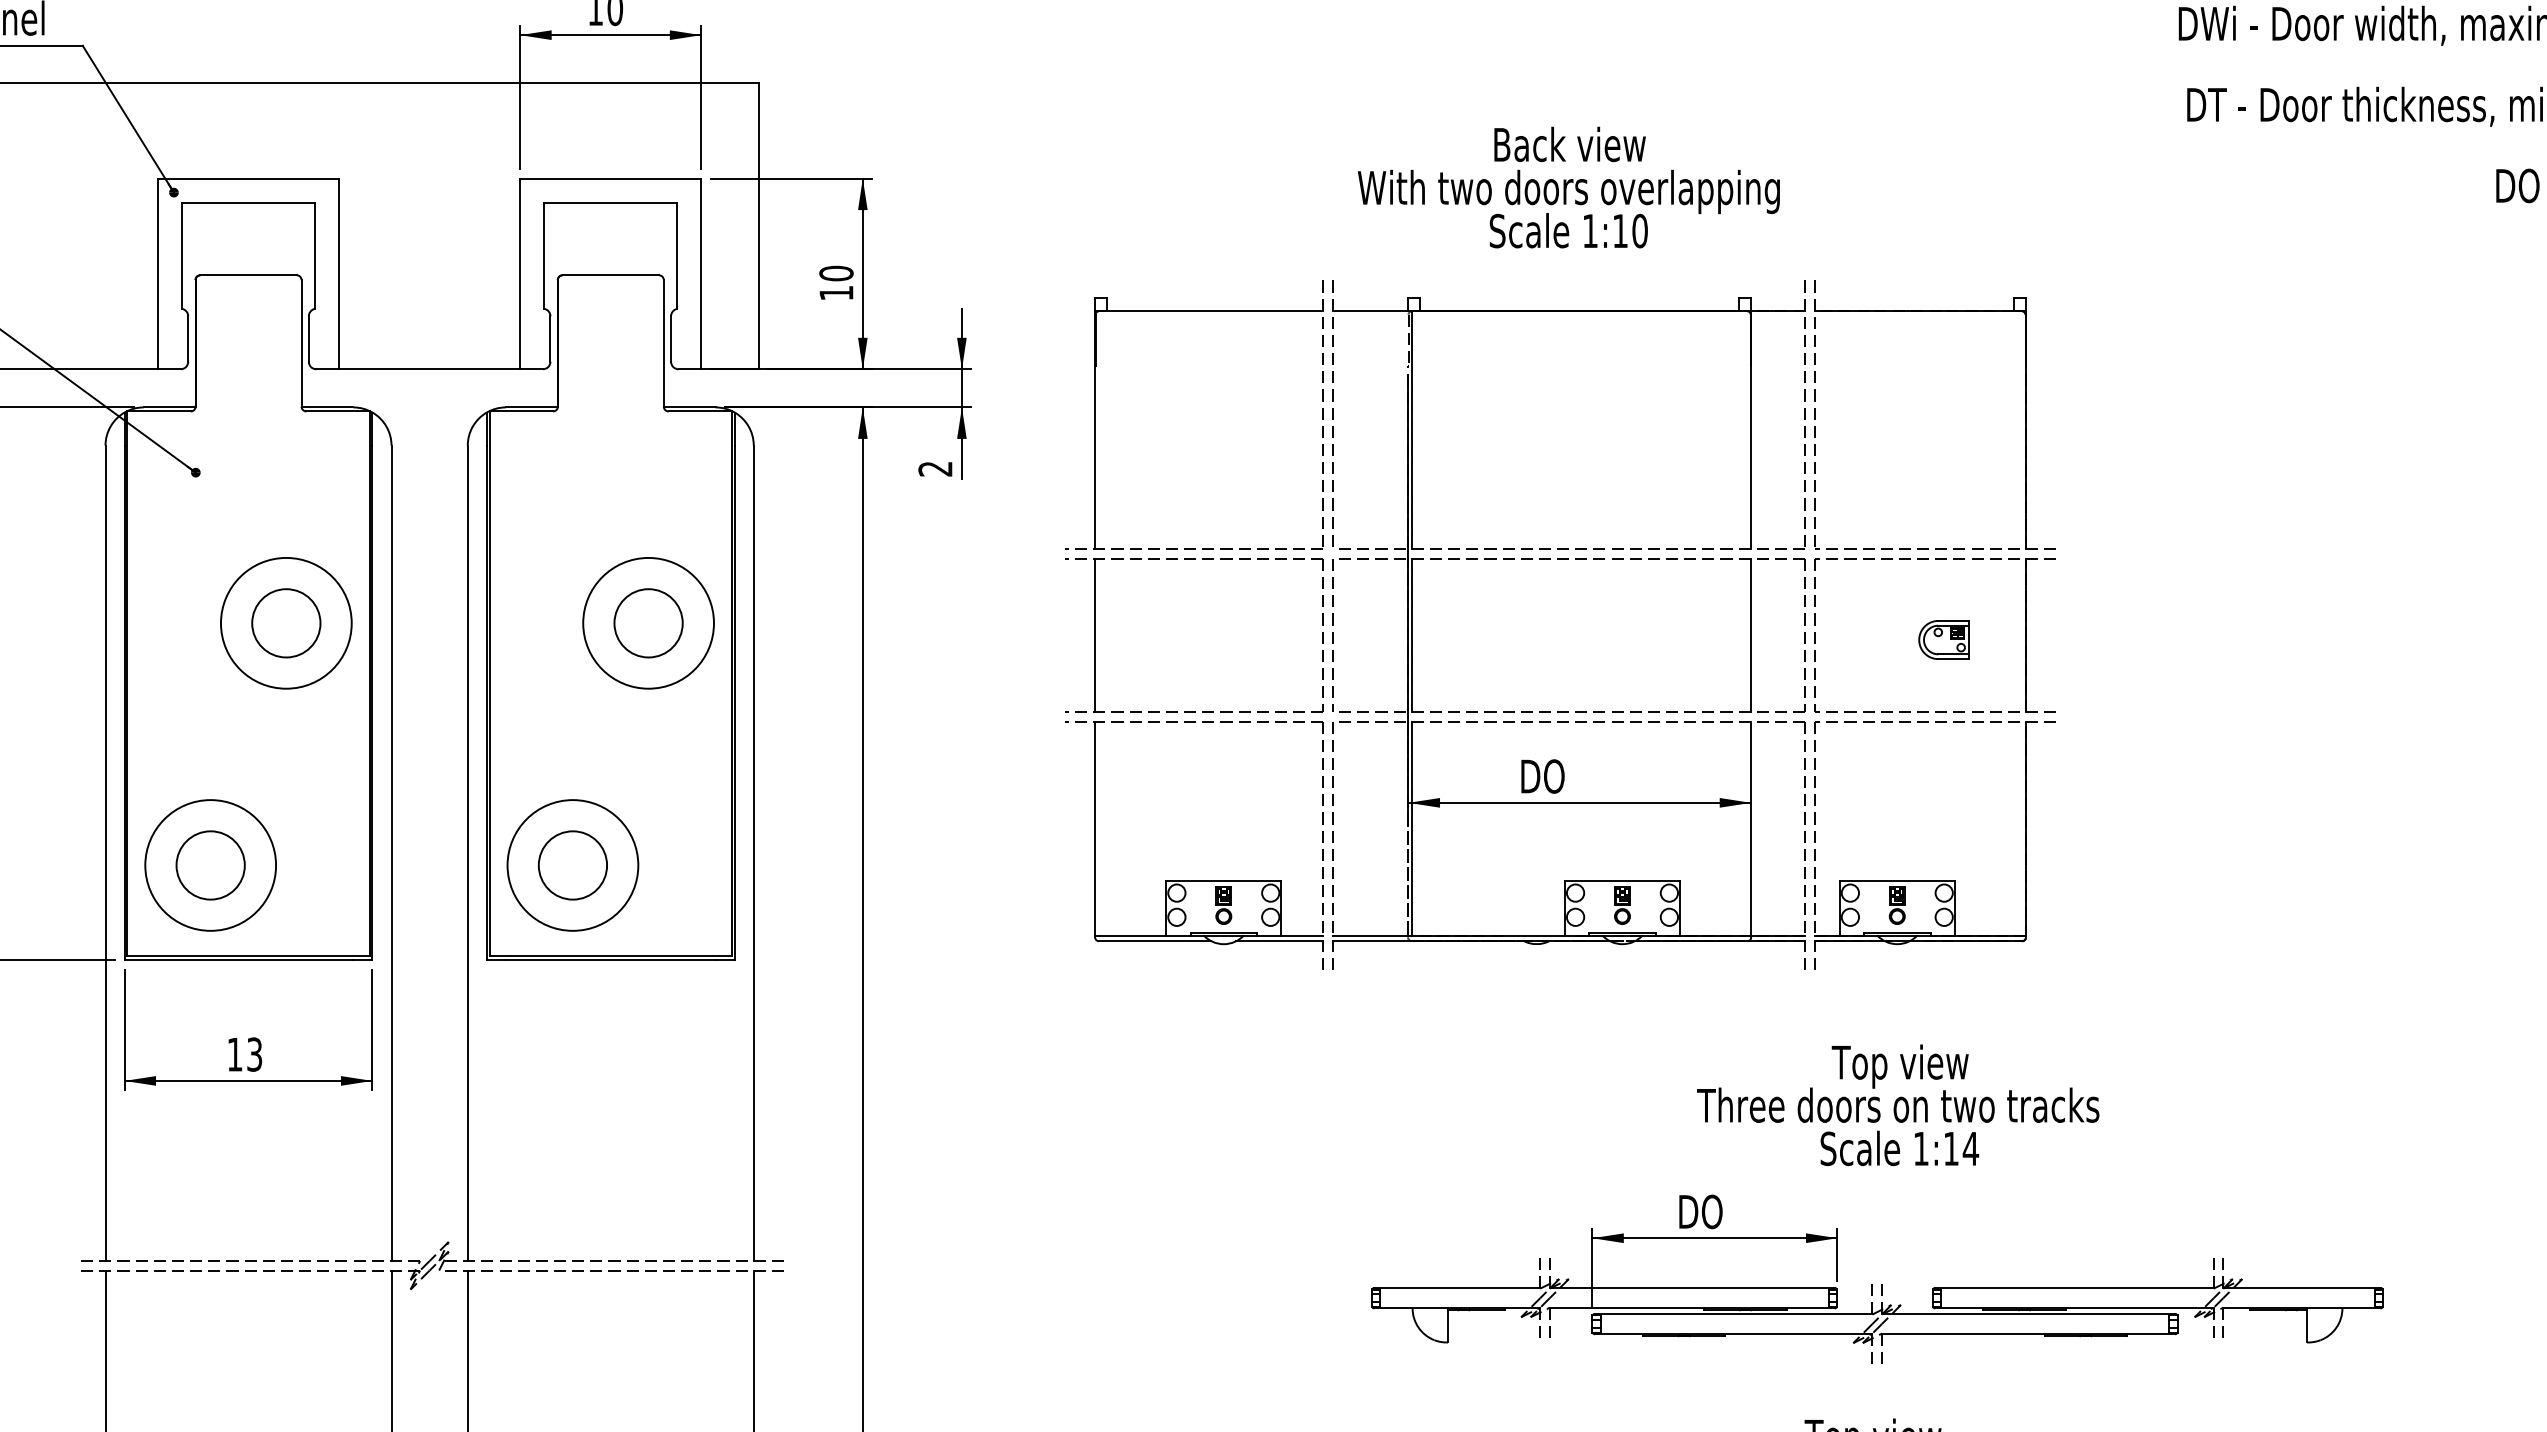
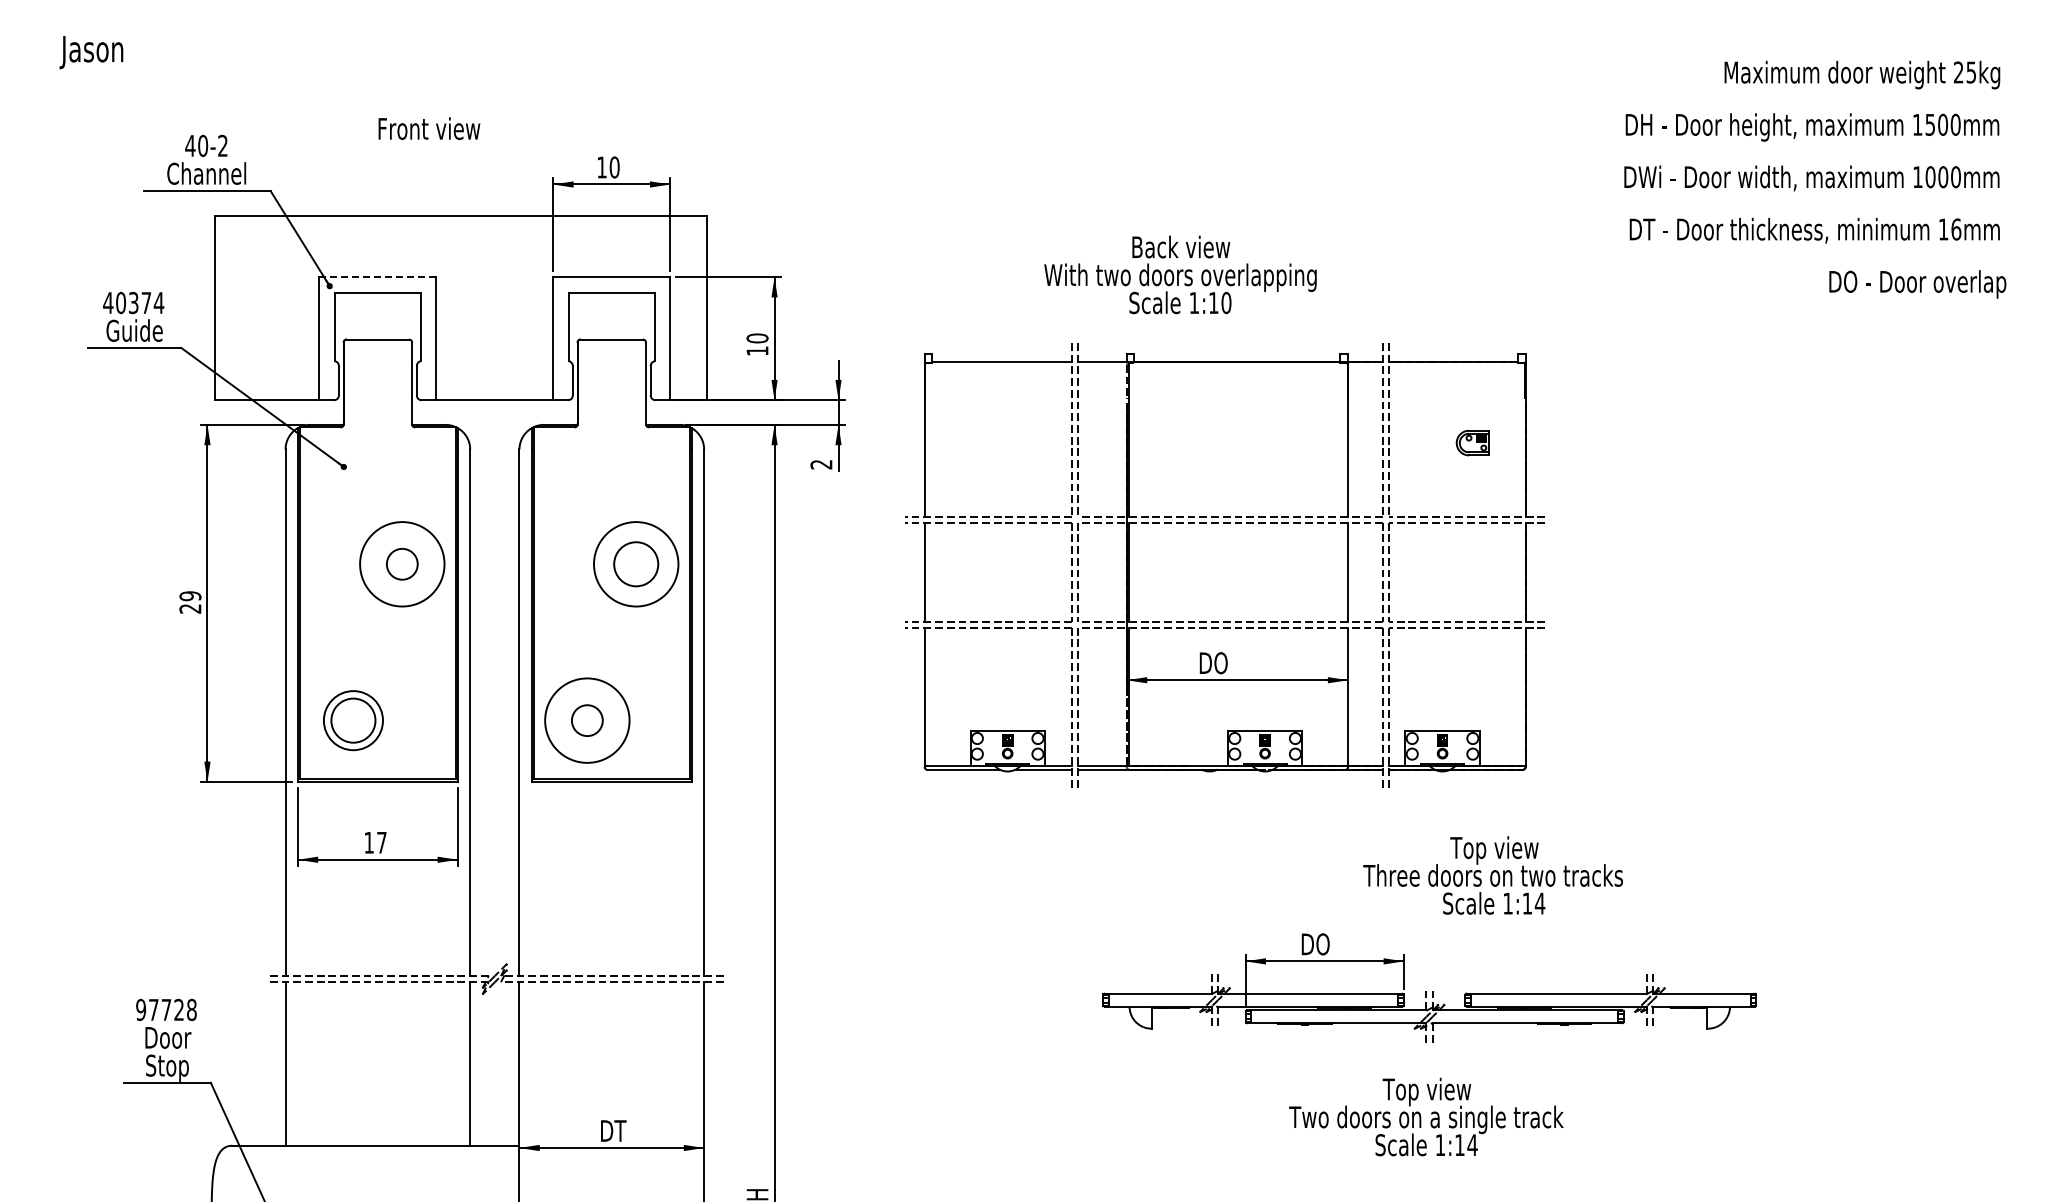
line: (249, 179) -> (378, 277), solid -> dashed
text: (1568, 186) -> (1180, 274), moved
circle: (286, 623) -> (402, 564), size x0.7
part: (1943, 639) -> (1472, 442), moved
circle: (210, 865) -> (353, 720), size x0.7
circle: (573, 865) -> (587, 720), size x0.7
text: (254, 1054) -> (381, 842), 13 -> 17
text: (1897, 1105) -> (1492, 875), moved

